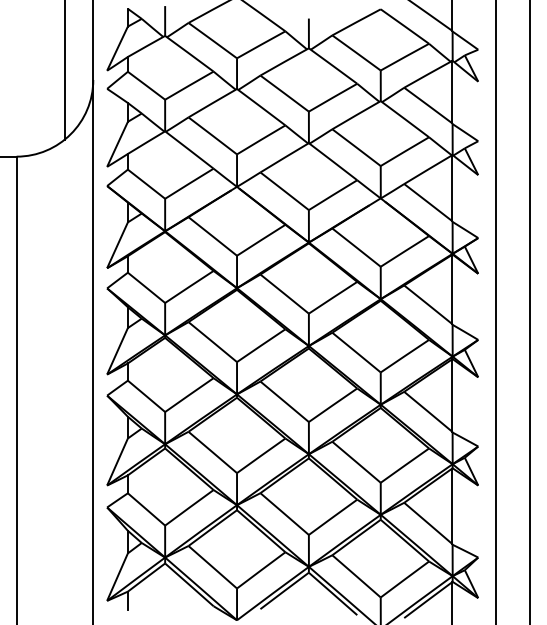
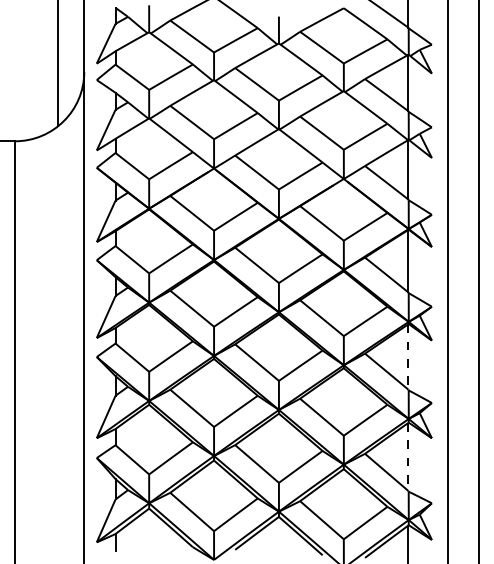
line: (452, 396) -> (408, 357), solid -> dashed
line: (452, 506) -> (408, 457), solid -> dashed

